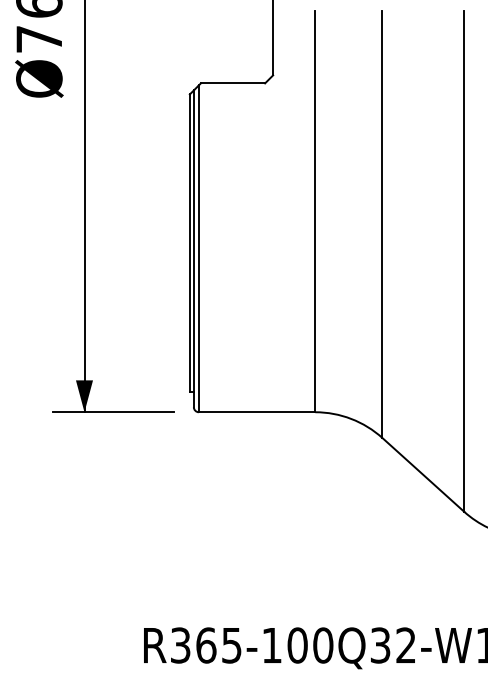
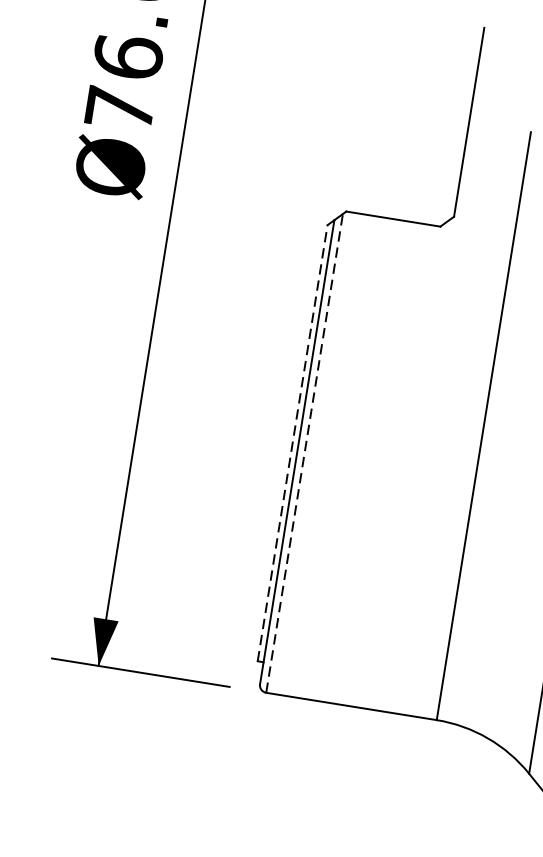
line: (189, 243) -> (292, 443), solid -> dashed
line: (198, 248) -> (304, 452), solid -> dashed

